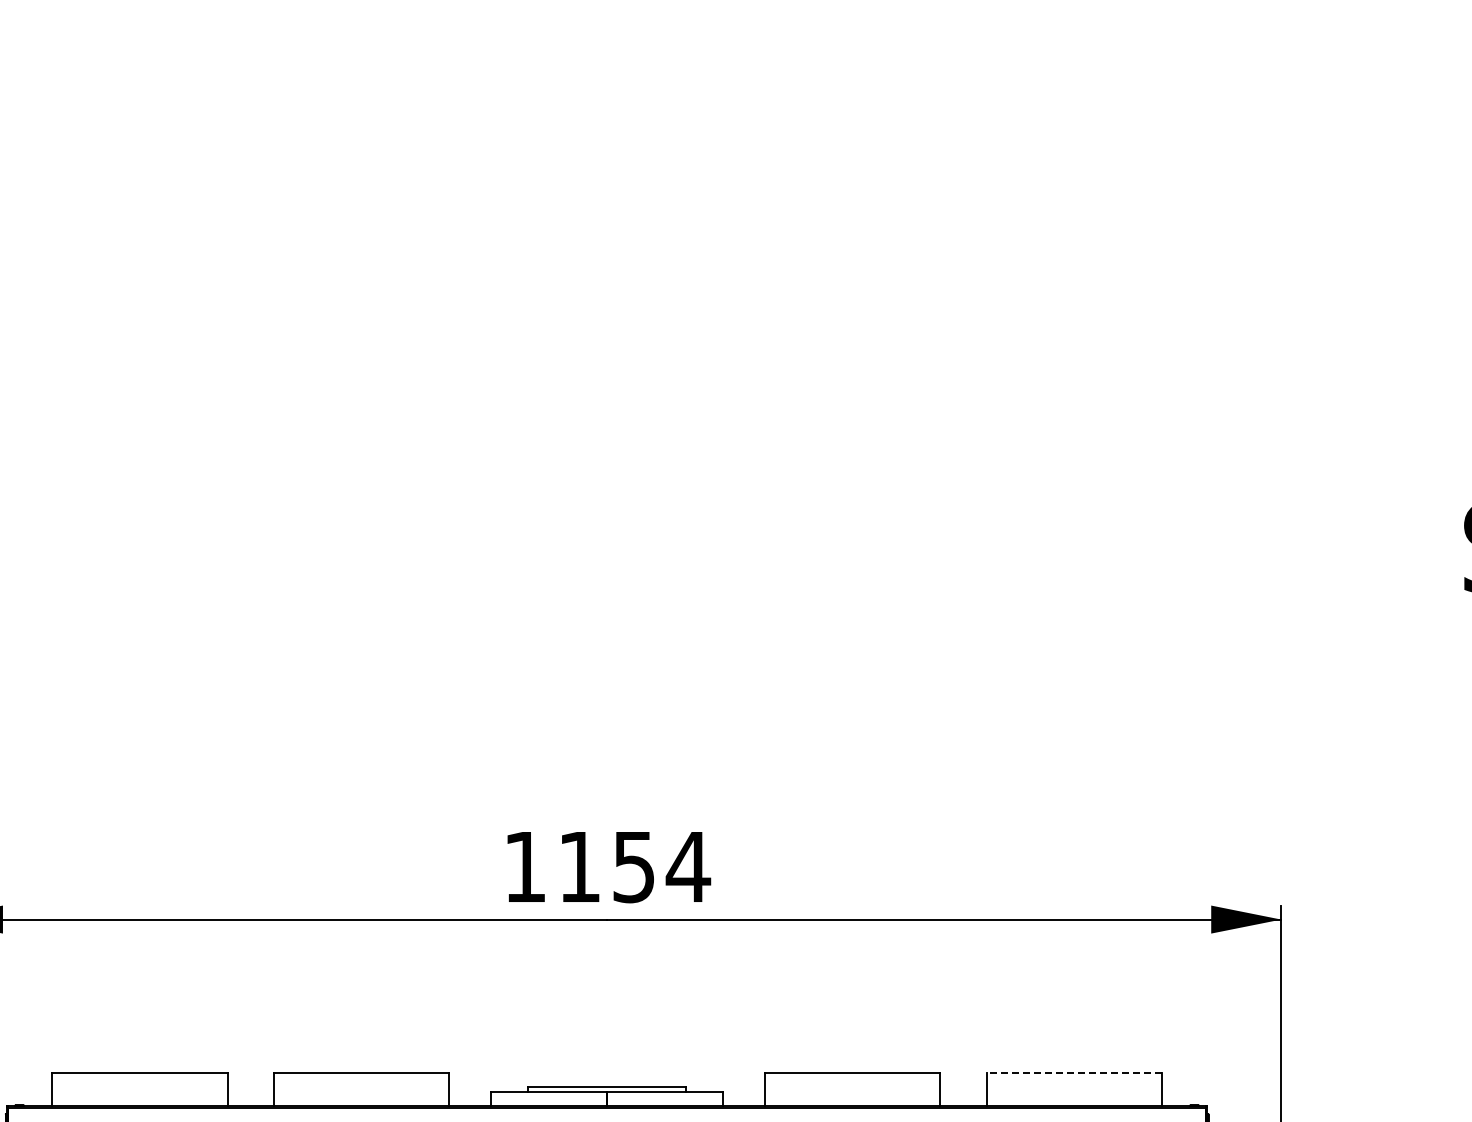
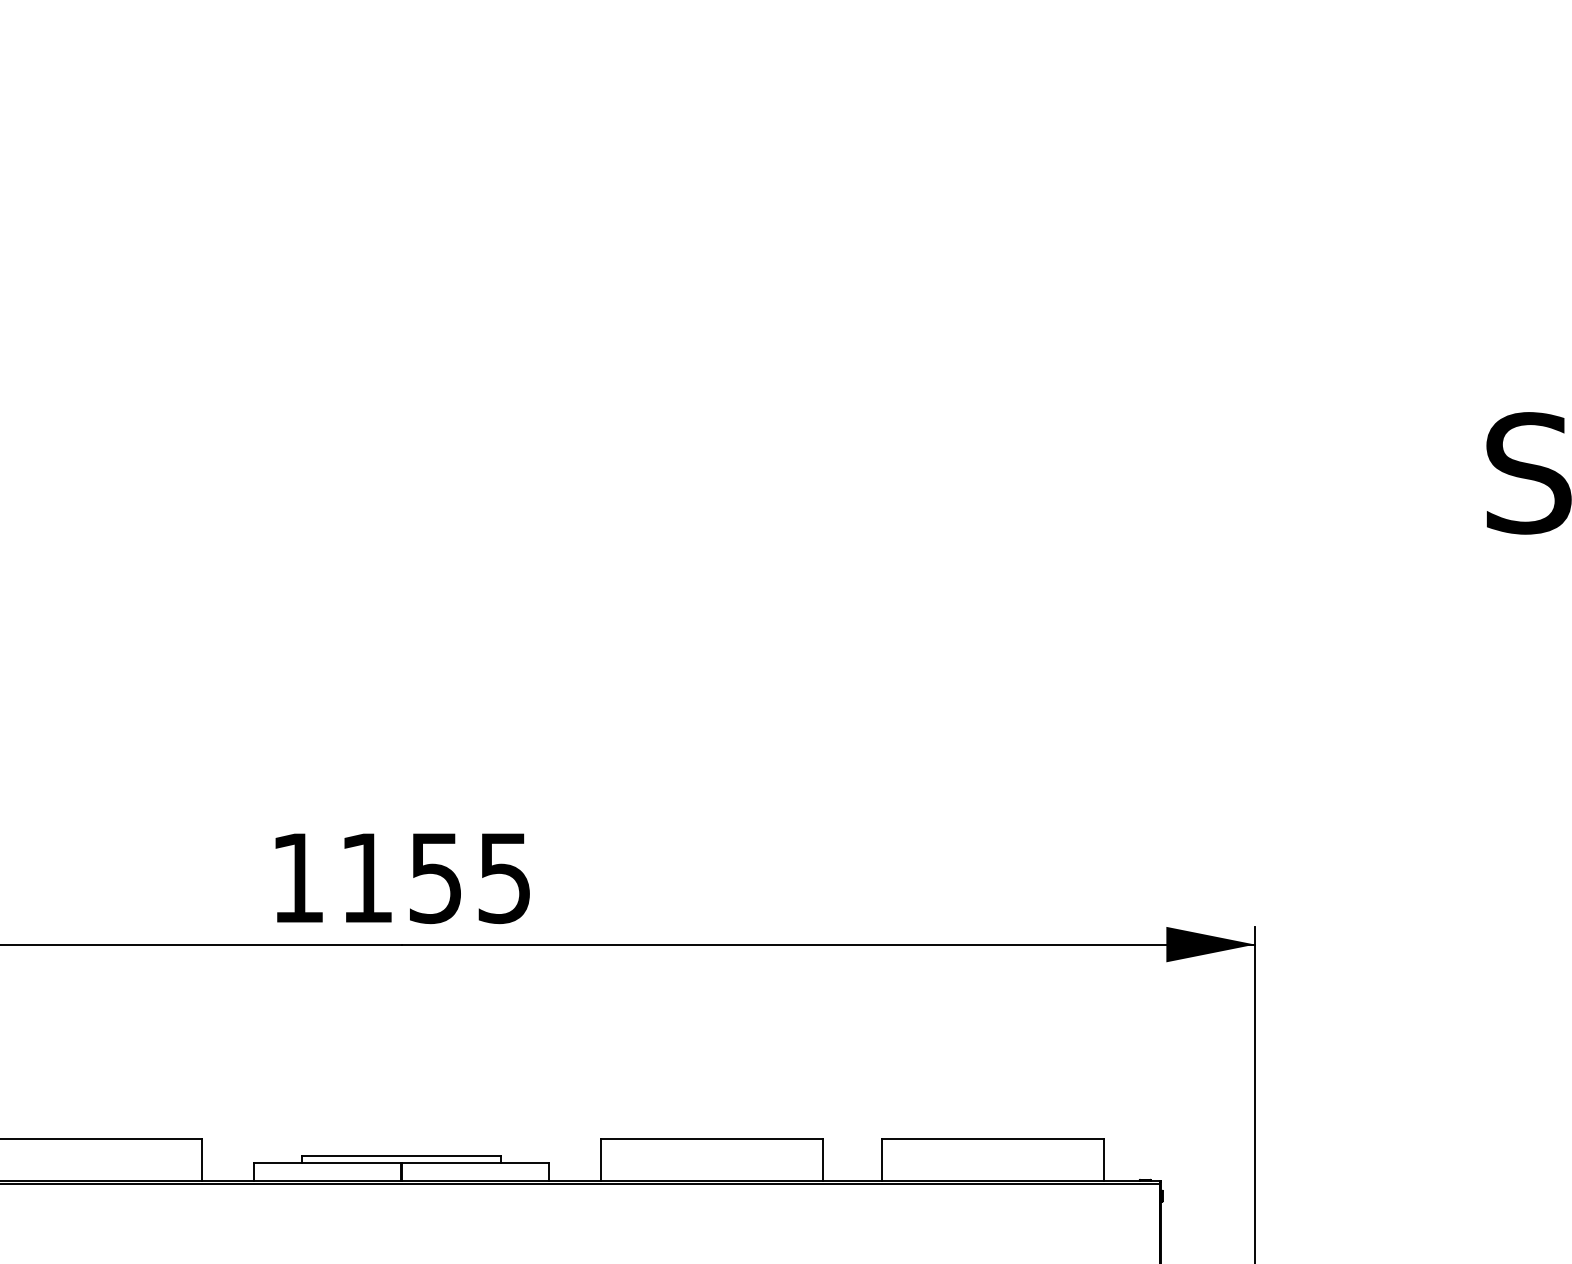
text: (688, 867) -> (504, 878), 1154 -> 1155
line: (1074, 1073) -> (993, 1139), dashed -> solid

